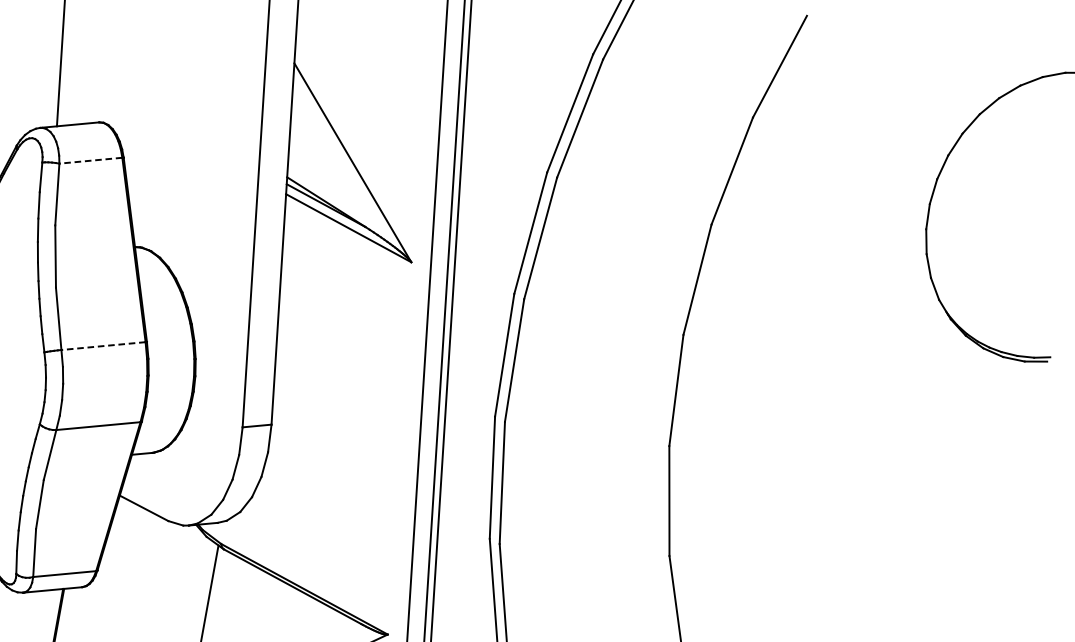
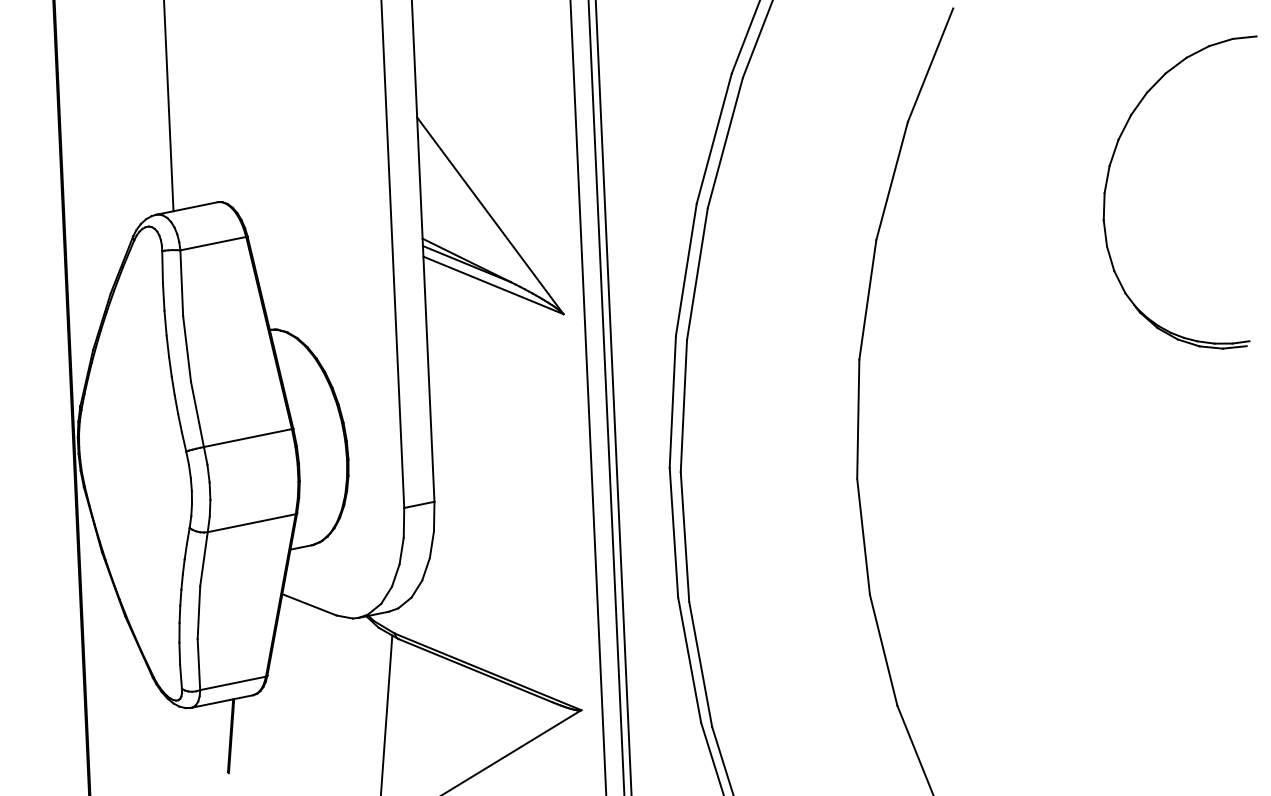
line: (91, 160) -> (213, 243), dashed -> solid
line: (103, 346) -> (247, 438), dashed -> solid

